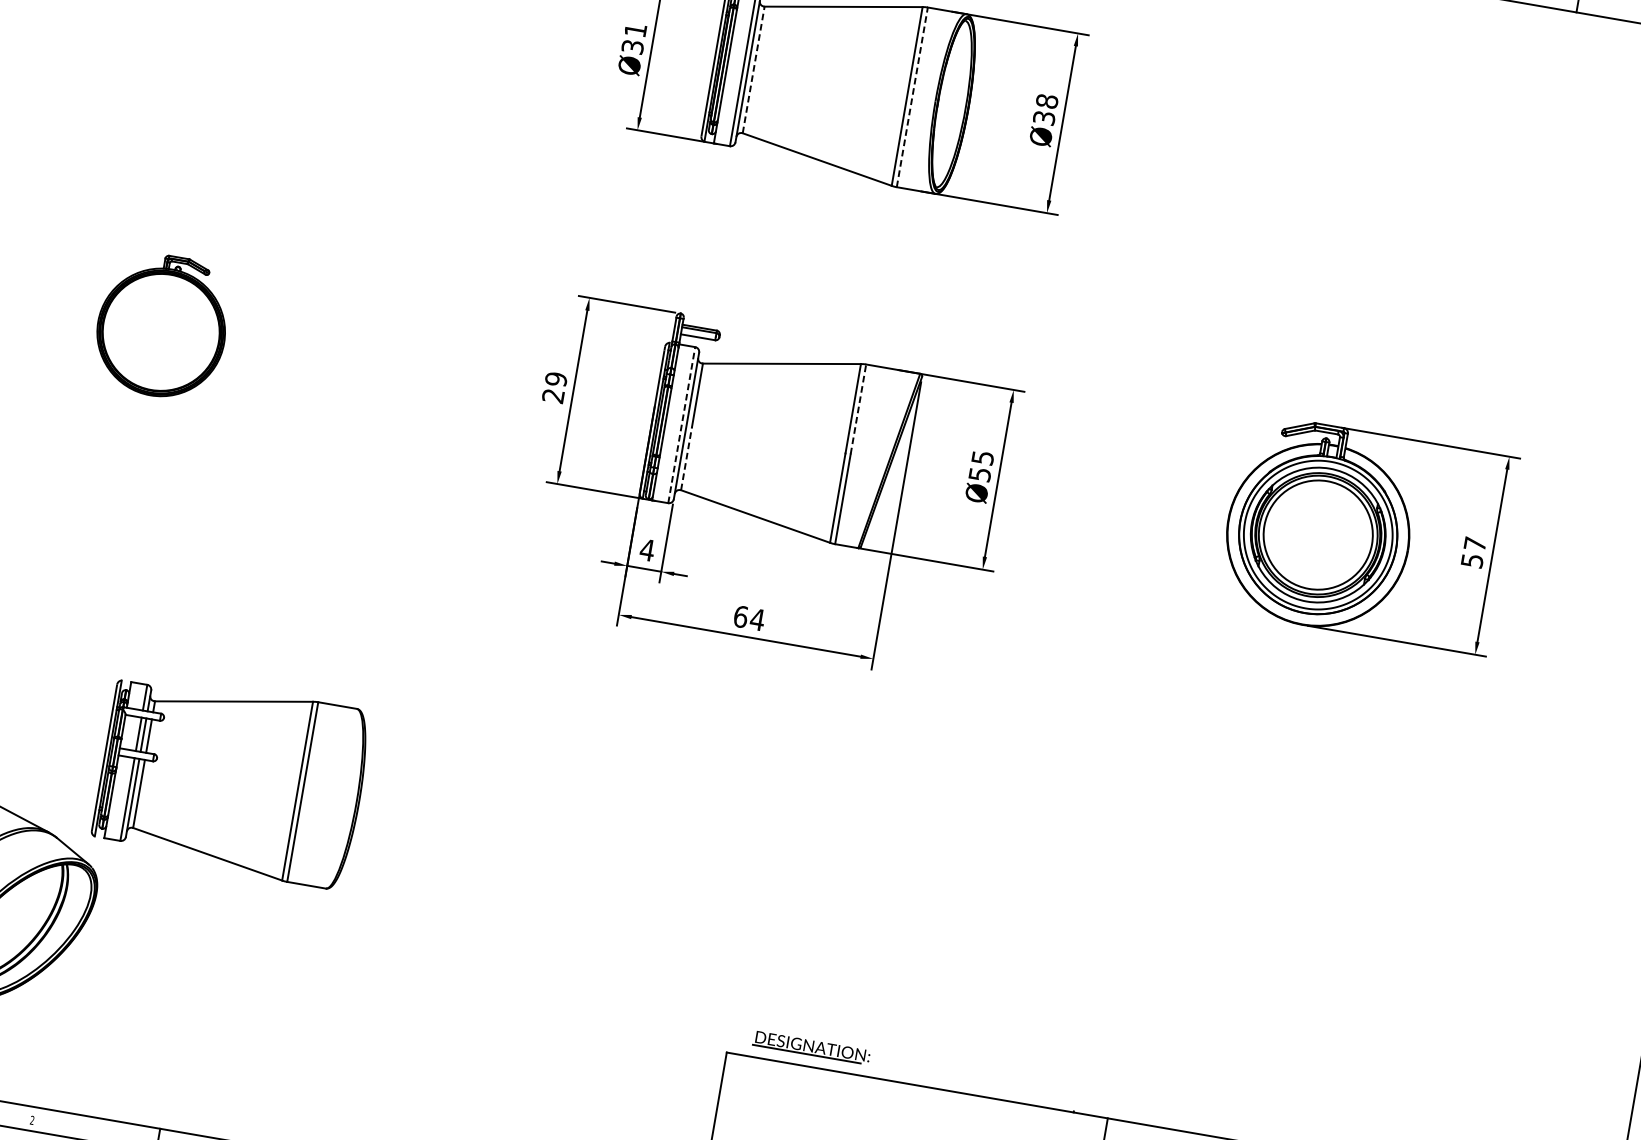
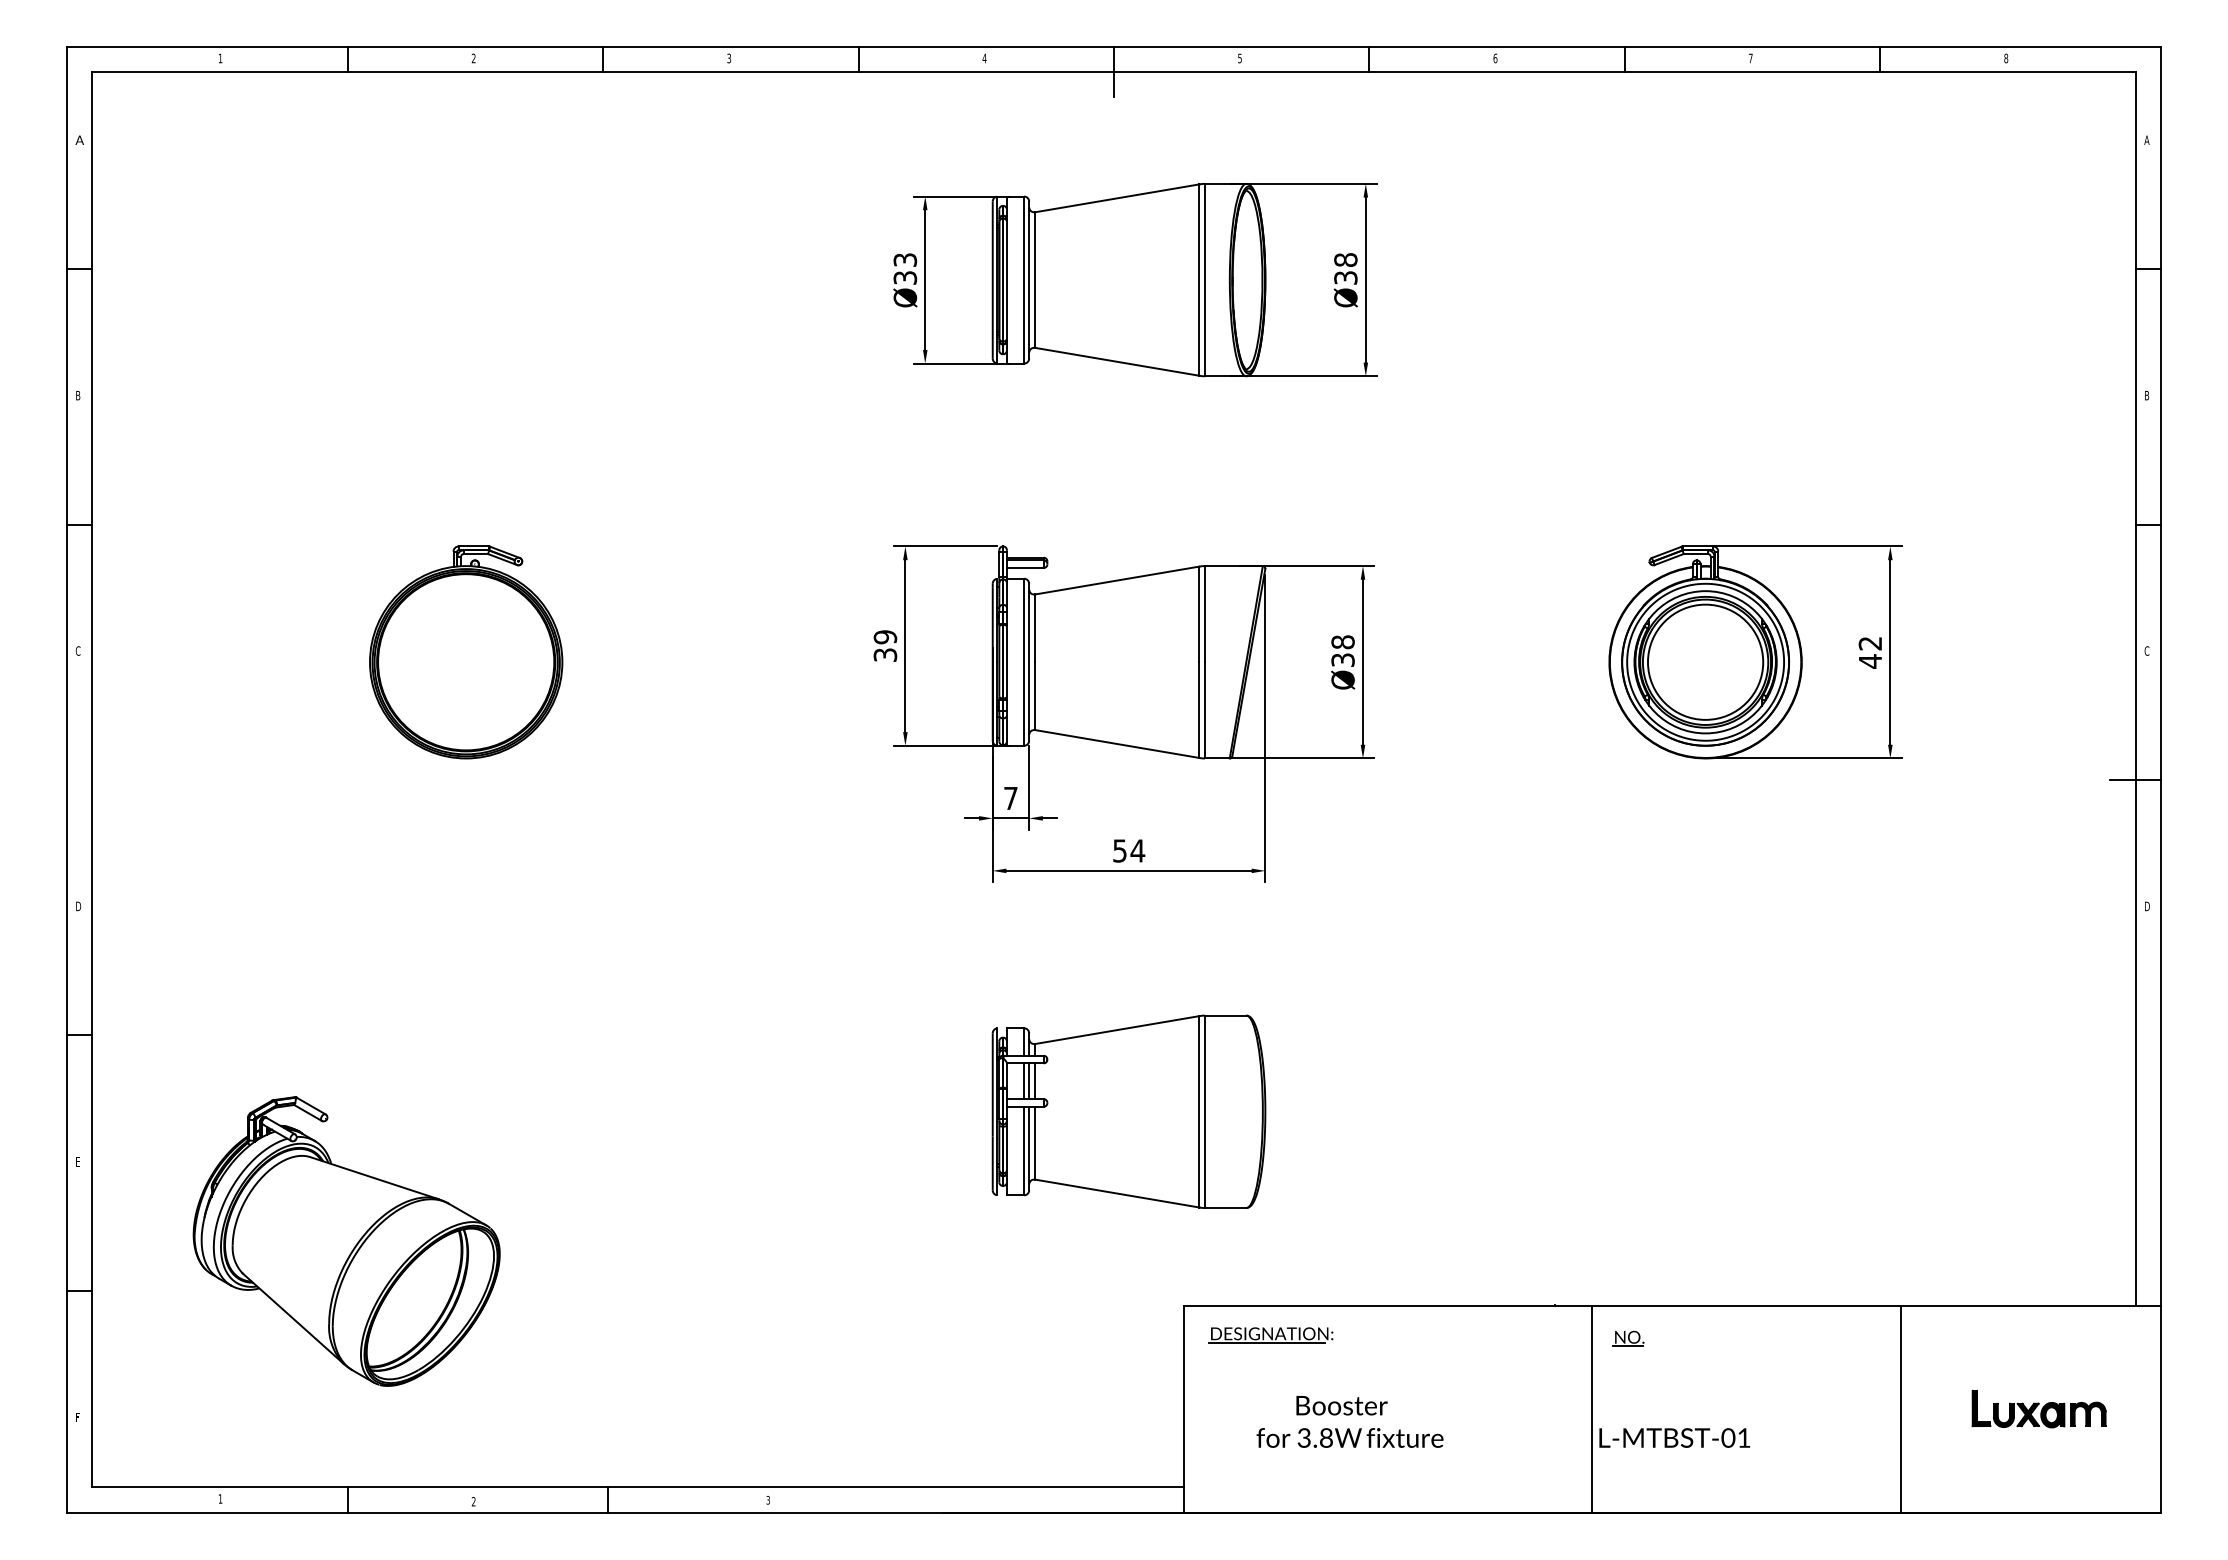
text: (635, 29) -> (905, 259), Ø31 -> Ø33
line: (753, 70) -> (1035, 280), dashed -> solid
line: (911, 96) -> (1204, 279), dashed -> solid
part: (162, 326) -> (466, 652), size x1.43
text: (553, 395) -> (885, 654), 29 -> 39
line: (858, 408) -> (1204, 613), dashed -> solid
line: (682, 425) -> (1024, 662), dashed -> solid
line: (686, 458) -> (1035, 696), dashed -> solid
text: (981, 465) -> (1342, 650), Ø55 -> Ø38
text: (647, 550) -> (1010, 798), 4 -> 7
text: (1473, 552) -> (1870, 652), 57 -> 42
text: (741, 616) -> (1120, 850), 64 -> 54
part: (231, 779) -> (1128, 1111), moved
part: (811, 1047) -> (1270, 1335), moved

